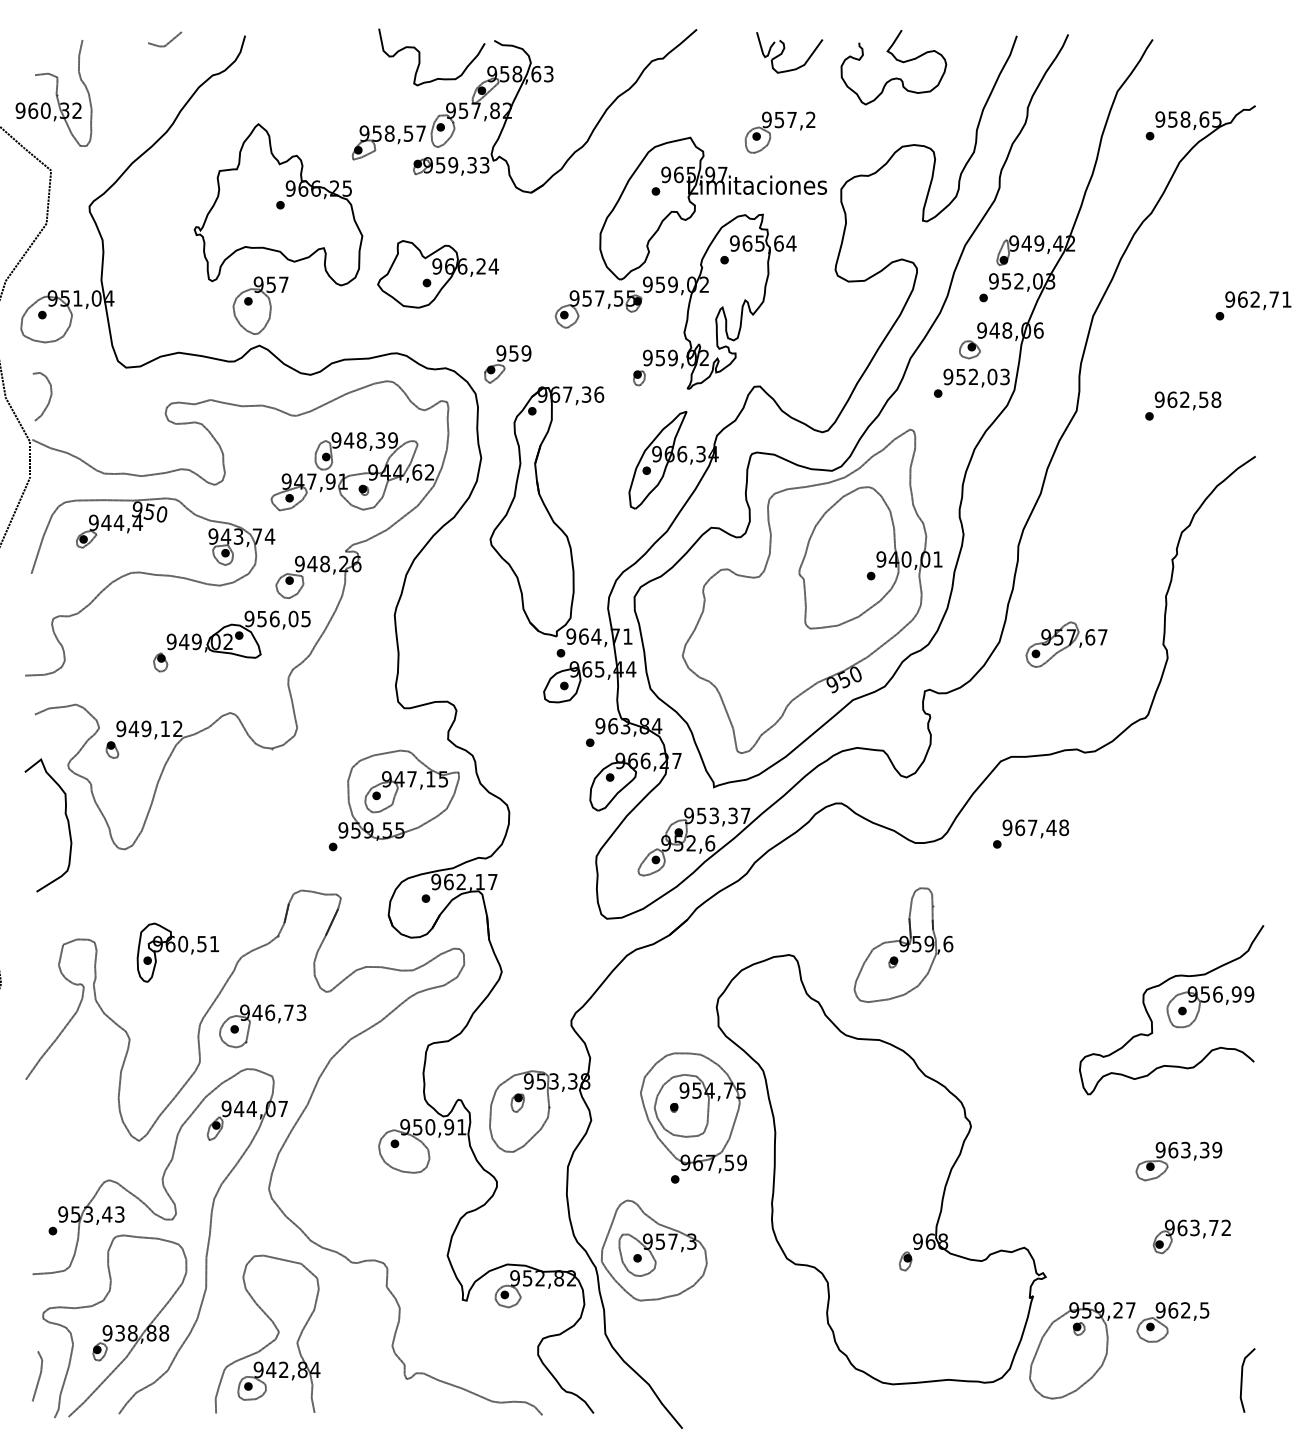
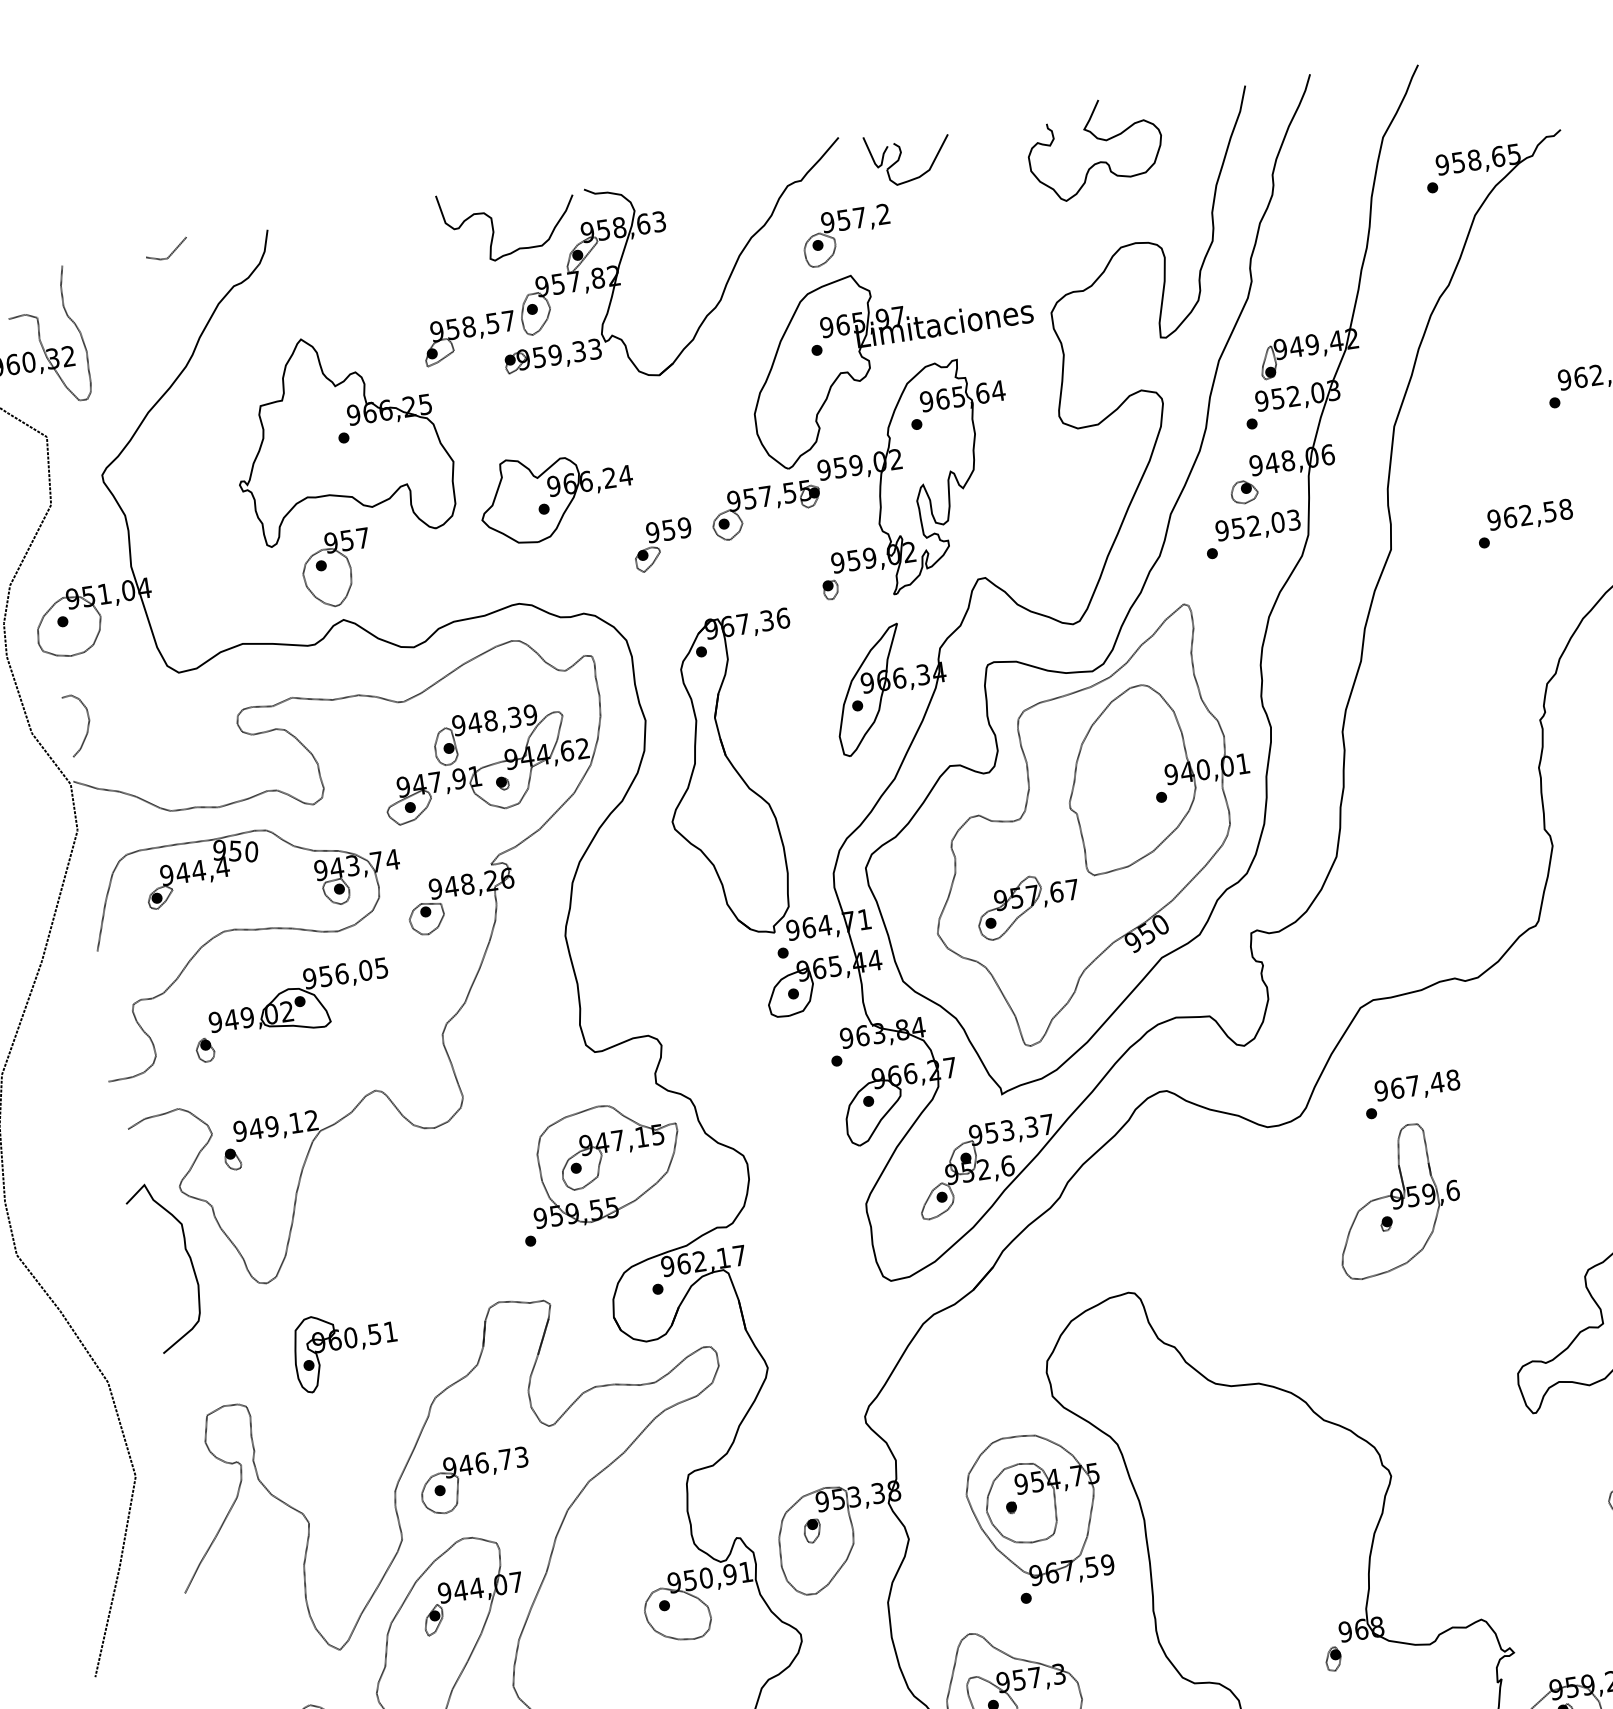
part: (789, 52) -> (908, 156), moved
part: (779, 132) -> (846, 236), moved
part: (507, 364) -> (662, 545), moved
part: (231, 641) -> (291, 1010), moved
part: (1066, 644) -> (1027, 905), moved
part: (903, 944) -> (1396, 1199), moved
part: (177, 952) -> (345, 1349), moved

